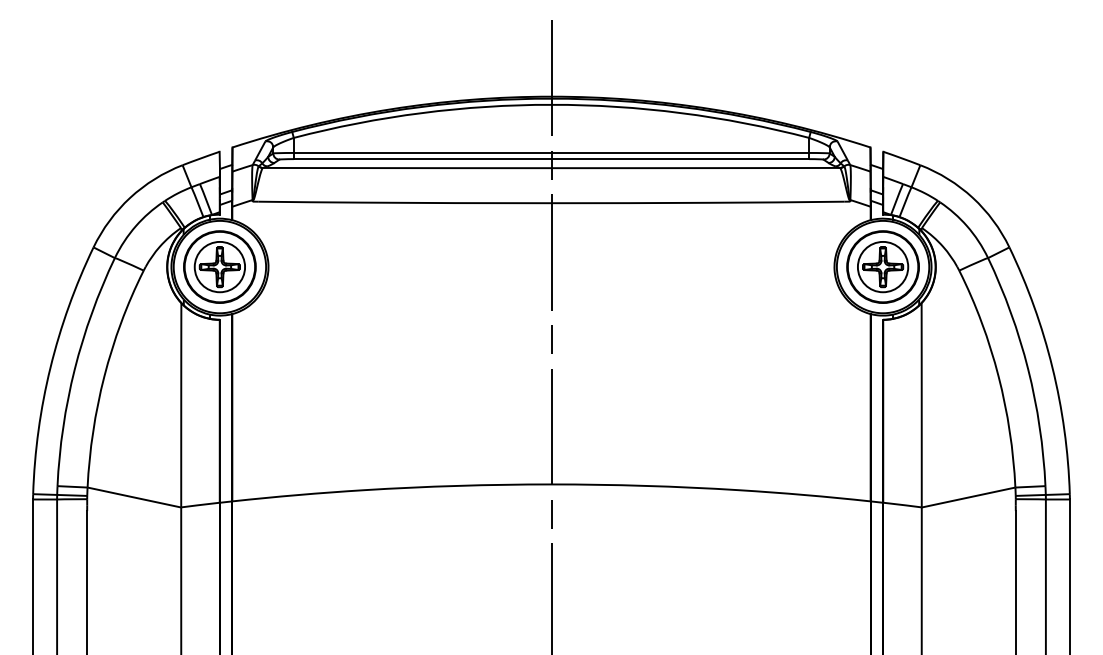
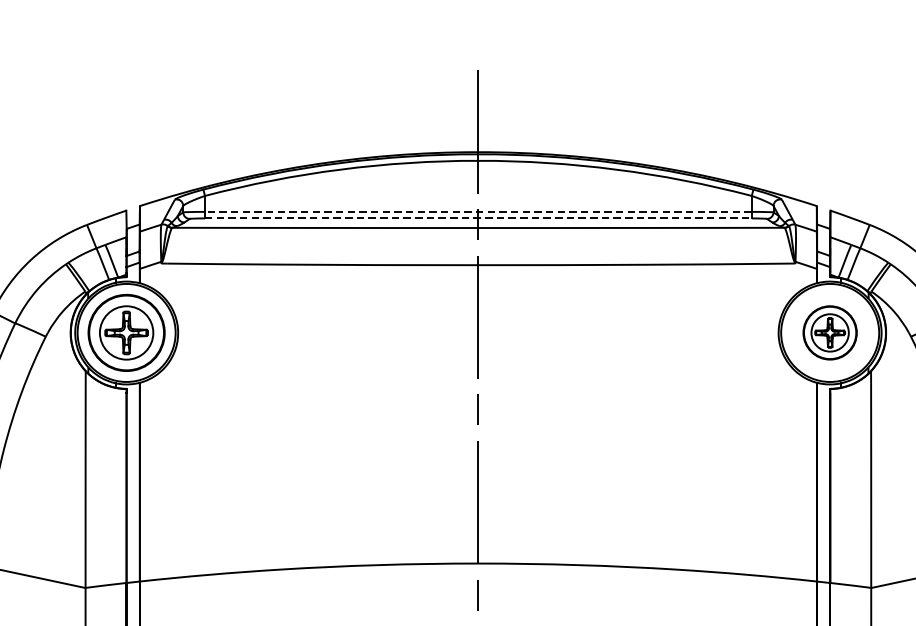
line: (551, 152) -> (478, 211), solid -> dashed
line: (551, 159) -> (478, 218), solid -> dashed
part: (882, 266) -> (829, 332), size x0.7

